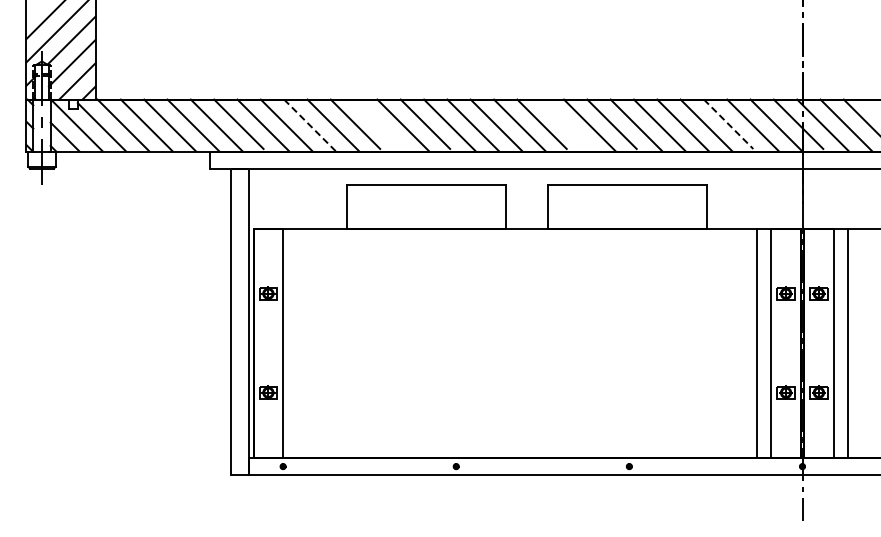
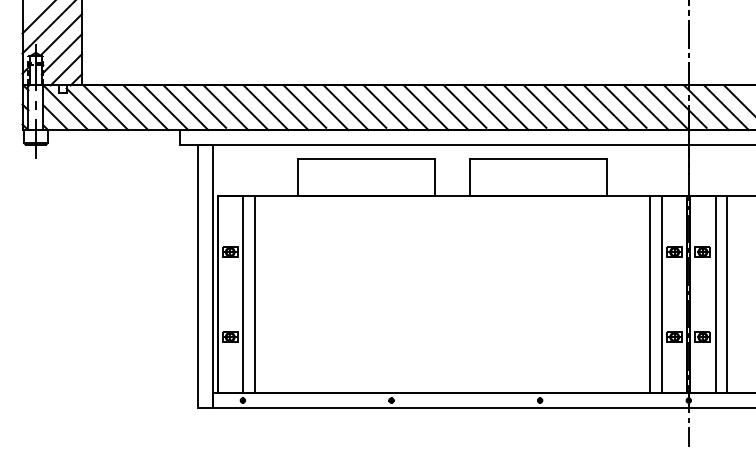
line: (728, 124) -> (625, 106), dashed -> solid
line: (310, 125) -> (266, 107), dashed -> solid
line: (380, 125) -> (326, 107), added
line: (566, 125) -> (486, 107), added
line: (296, 342) -> (254, 294), added

